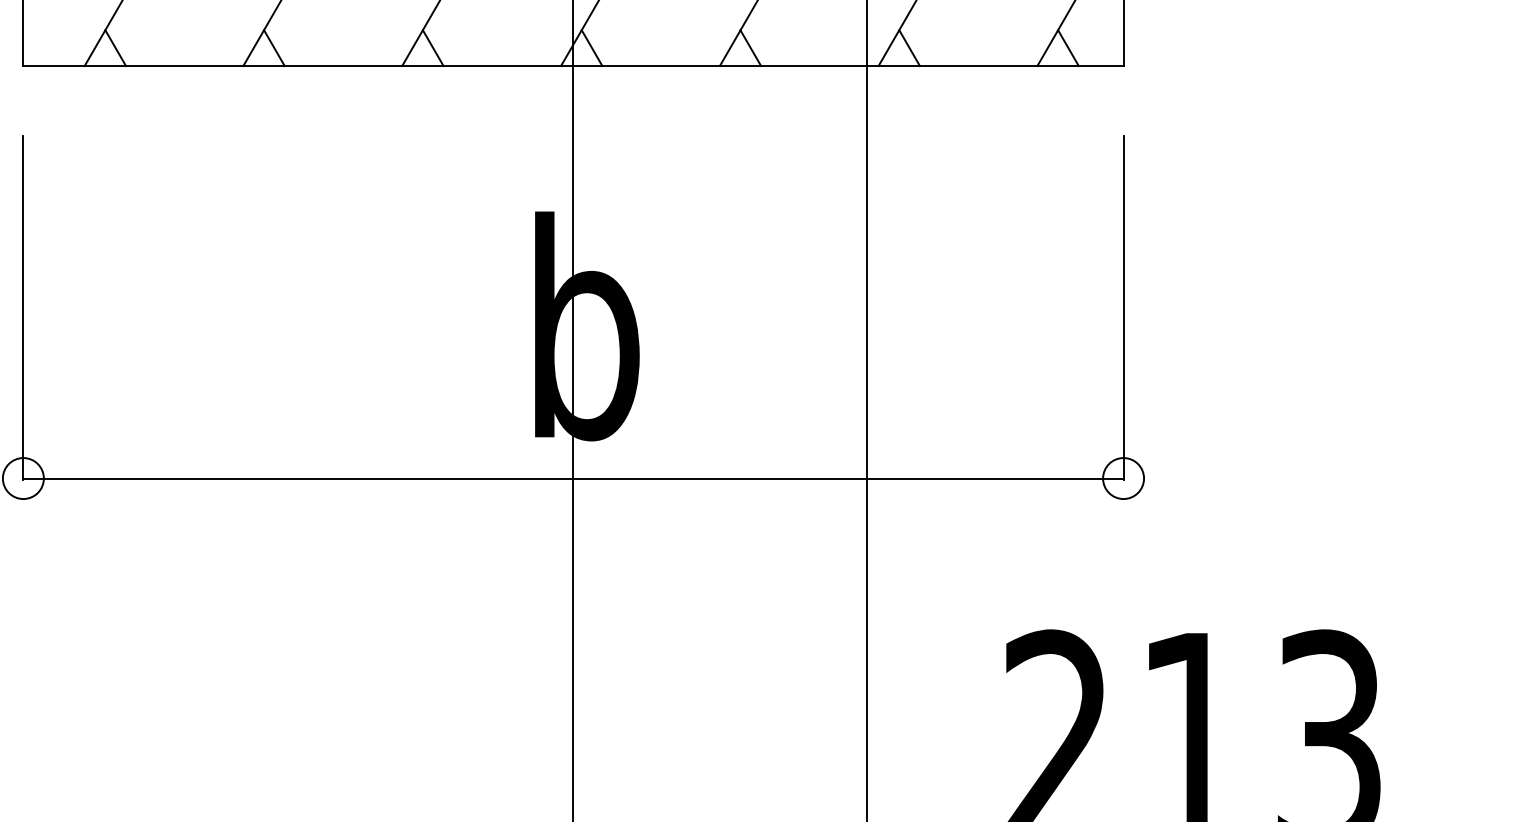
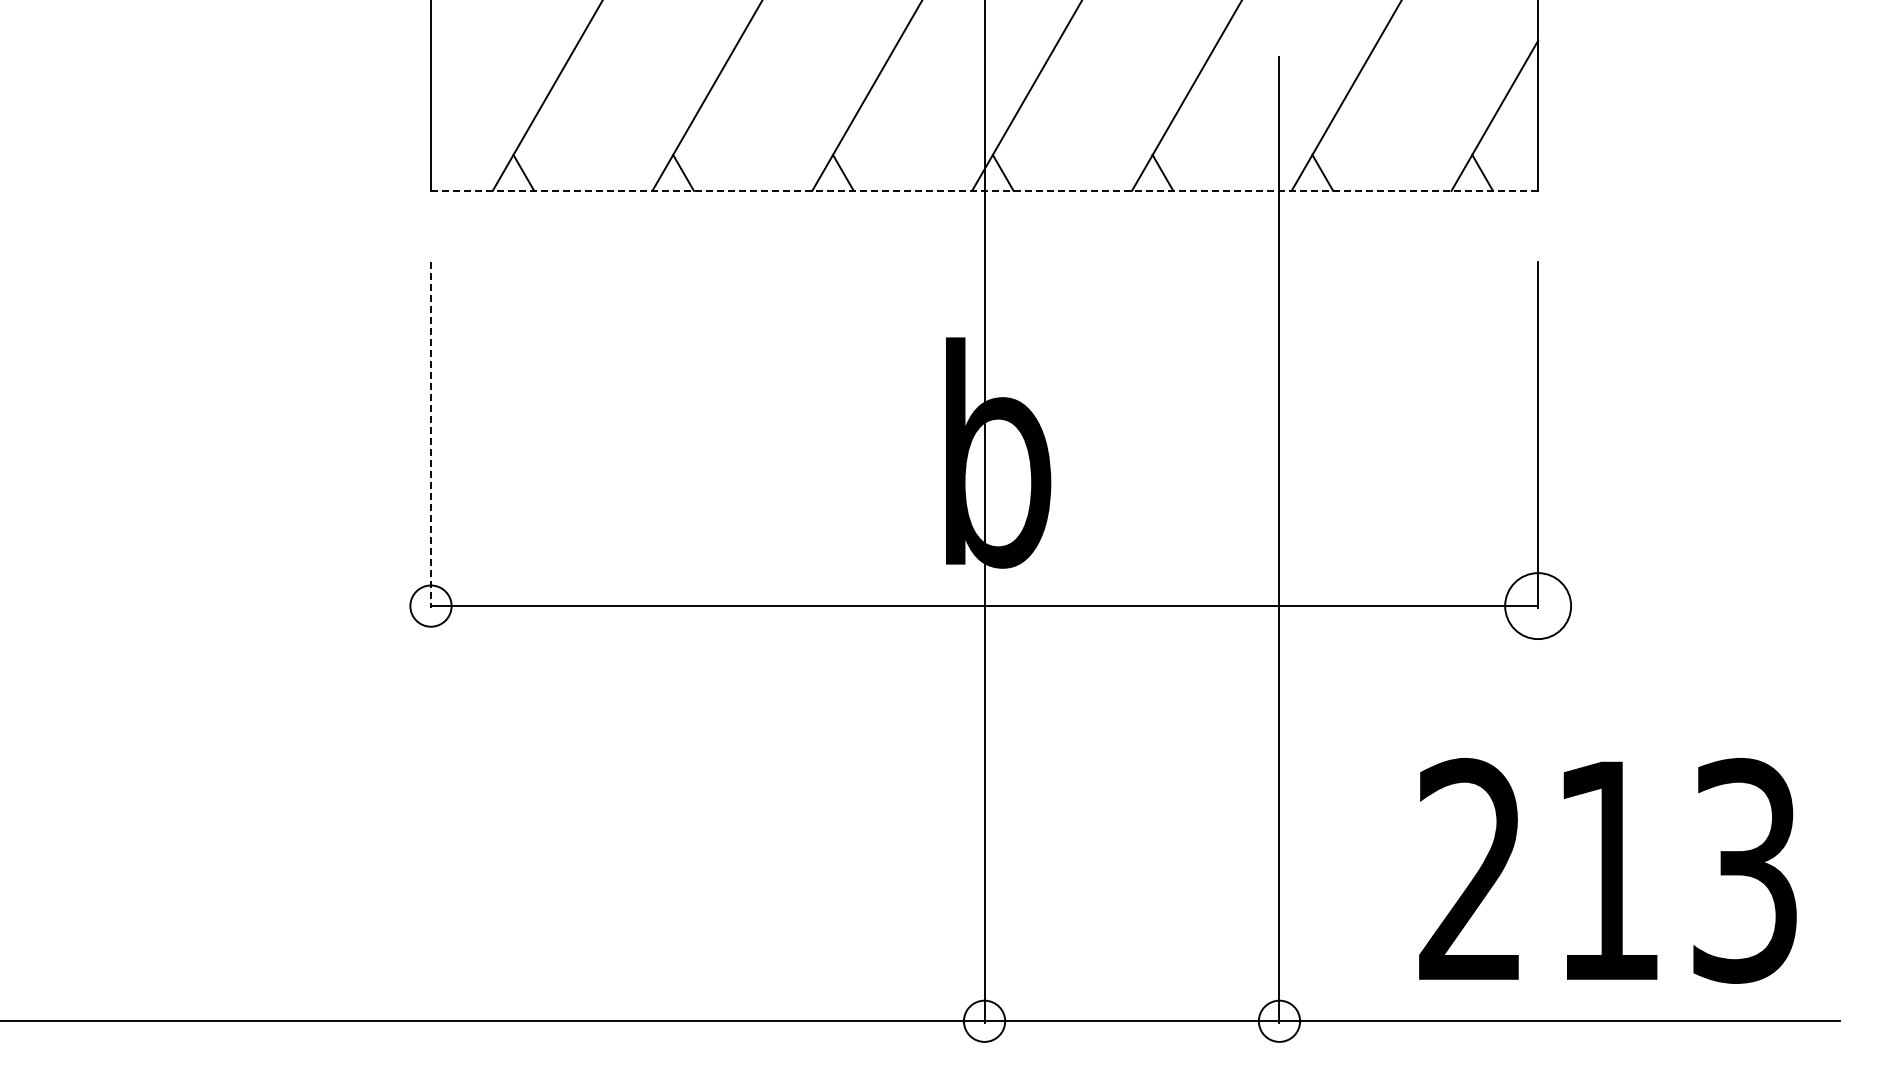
line: (573, 65) -> (984, 190), solid -> dashed
line: (23, 308) -> (431, 434), solid -> dashed
circle: (1122, 477) -> (1537, 605), size x1.6

